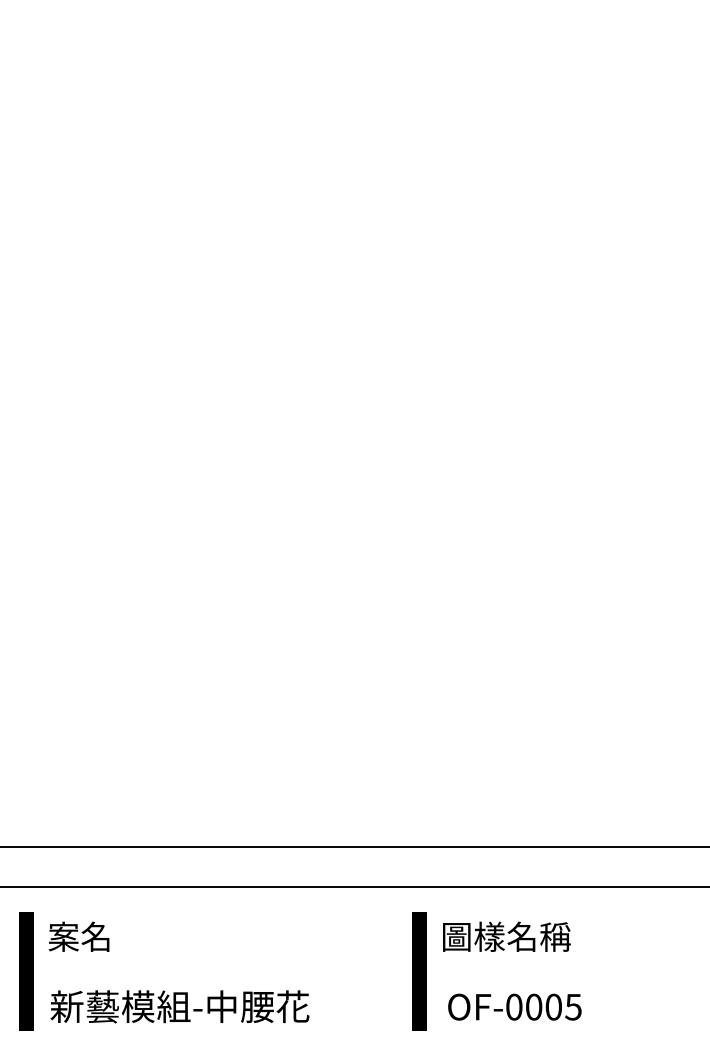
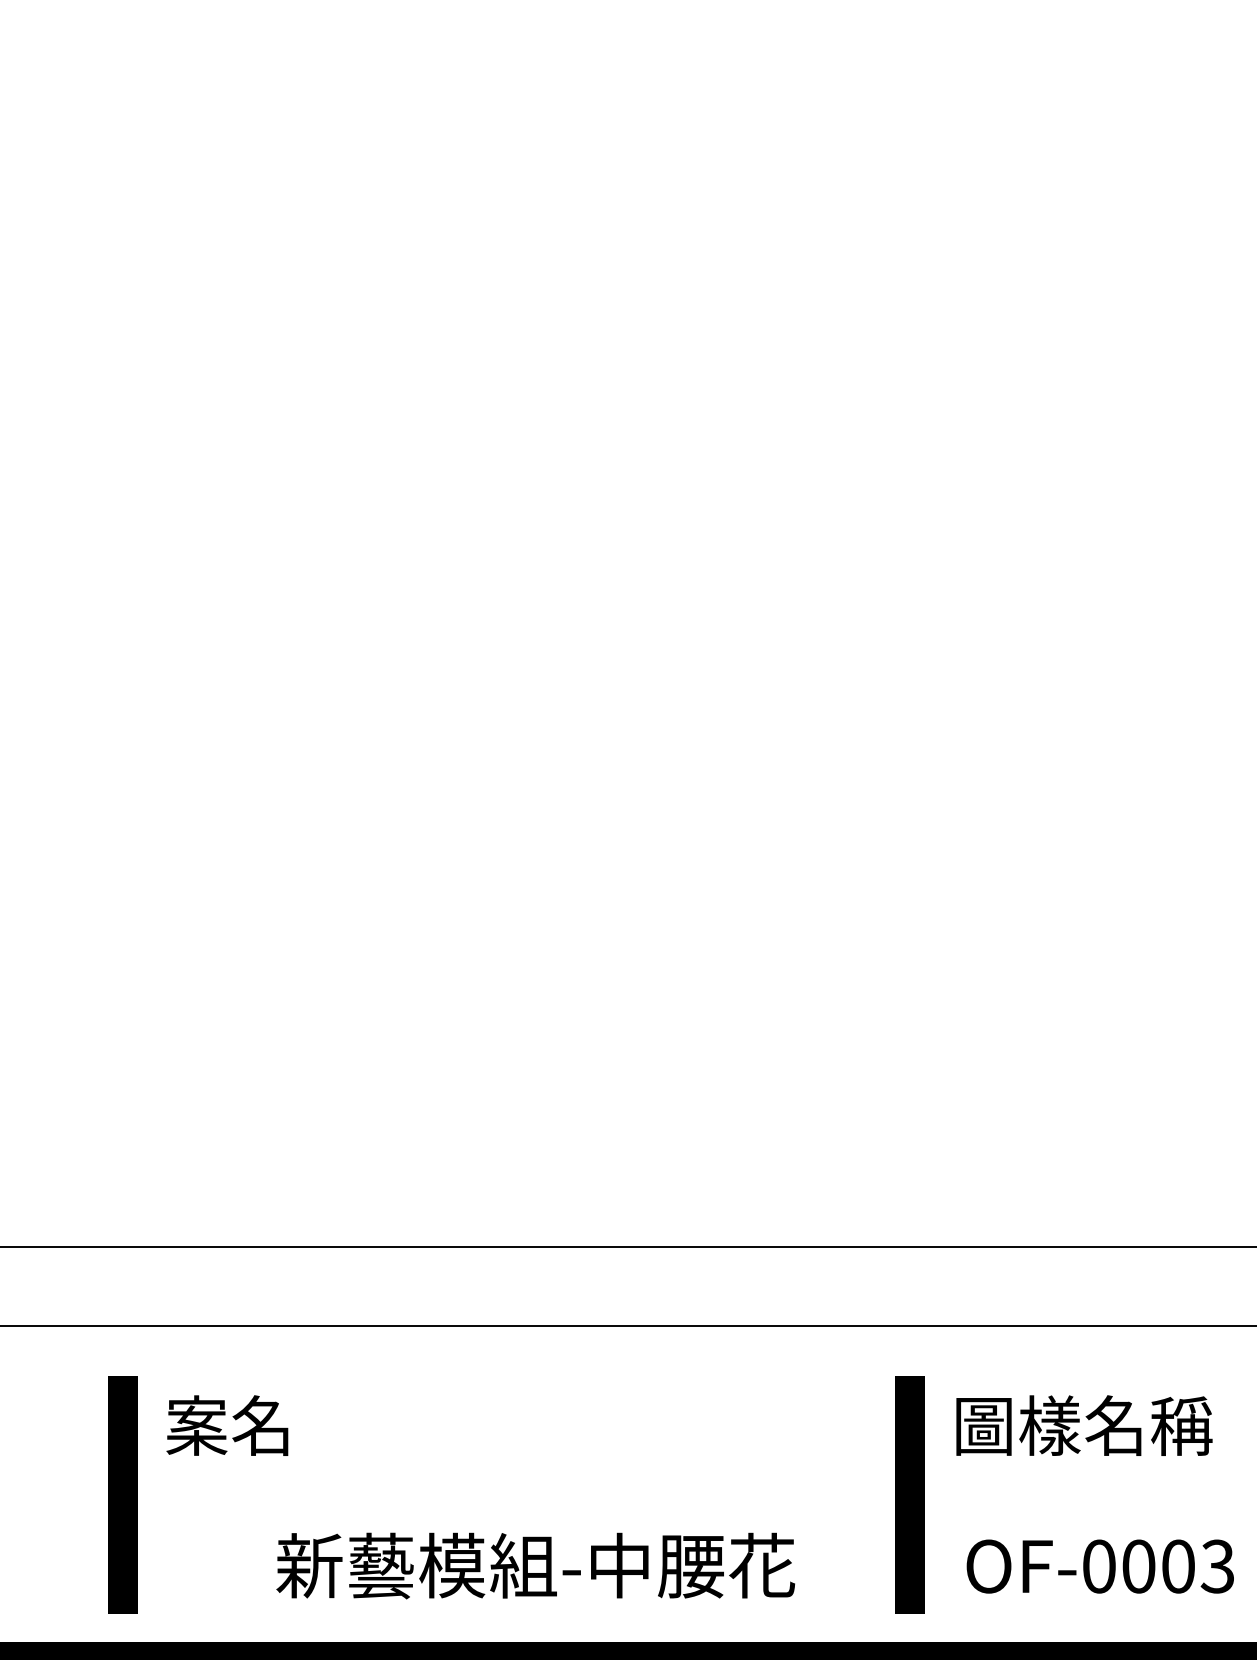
text: (179, 1006) -> (534, 1565), moved
text: (573, 1006) -> (1217, 1565), OF-0005 -> OF-0003

